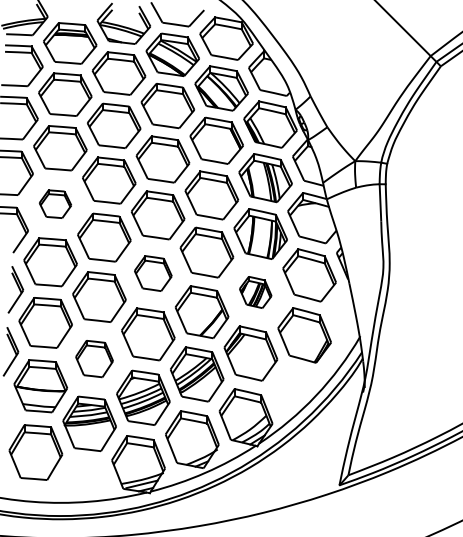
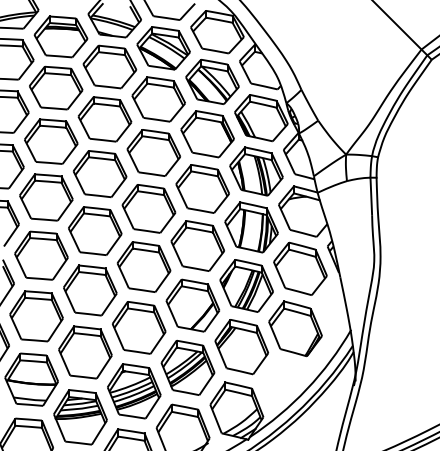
part: (55, 204) -> (46, 197), size x1.67
part: (153, 273) -> (144, 266), size x1.43
part: (255, 292) -> (246, 285), size x1.67
part: (94, 358) -> (85, 351), size x1.43

